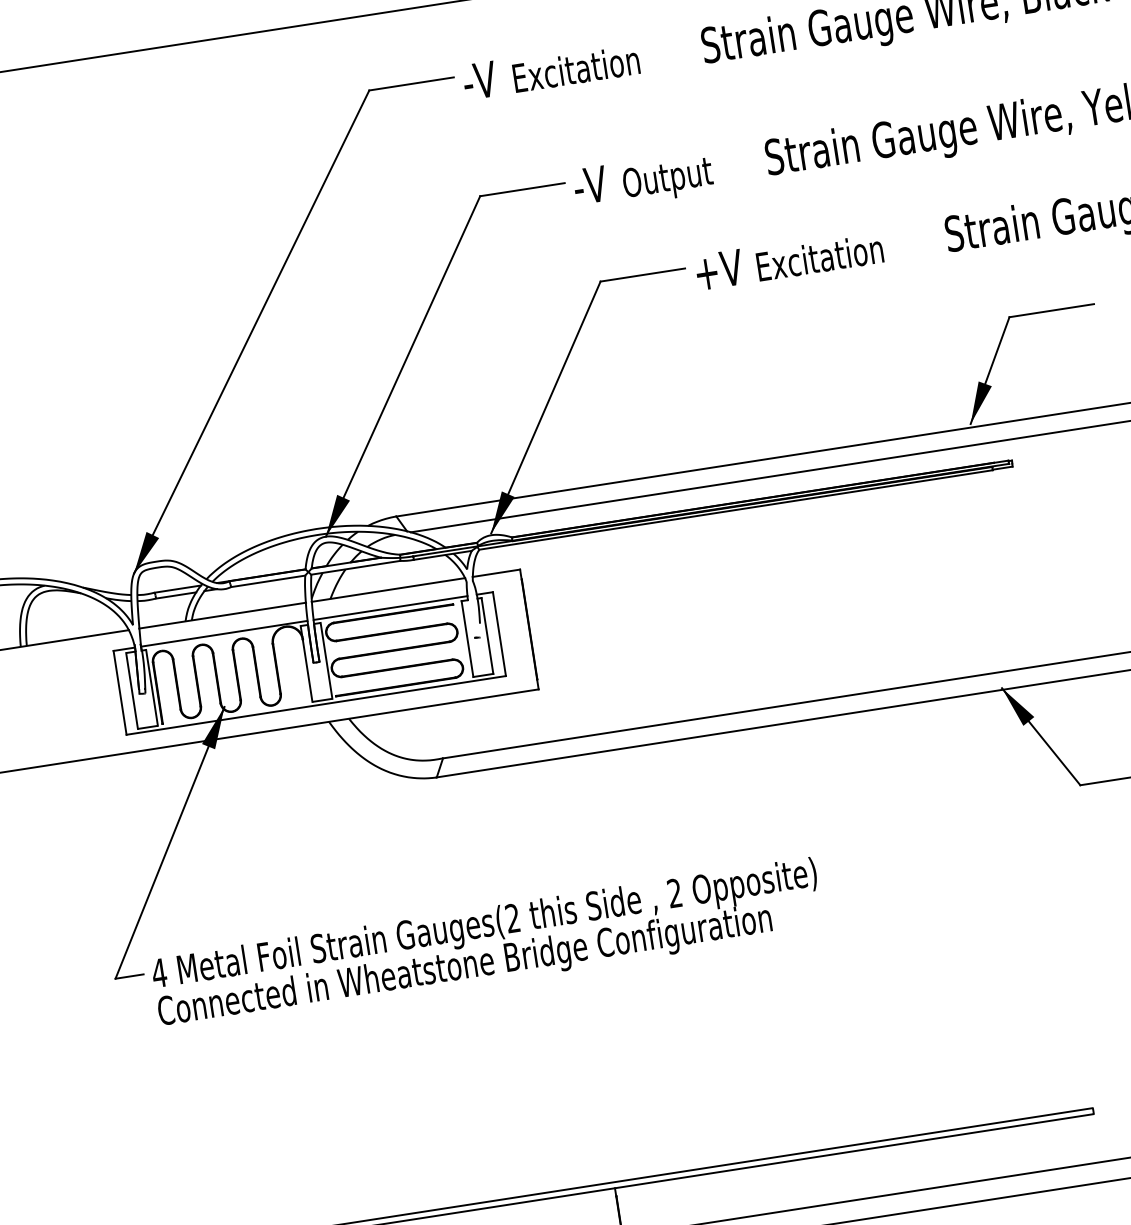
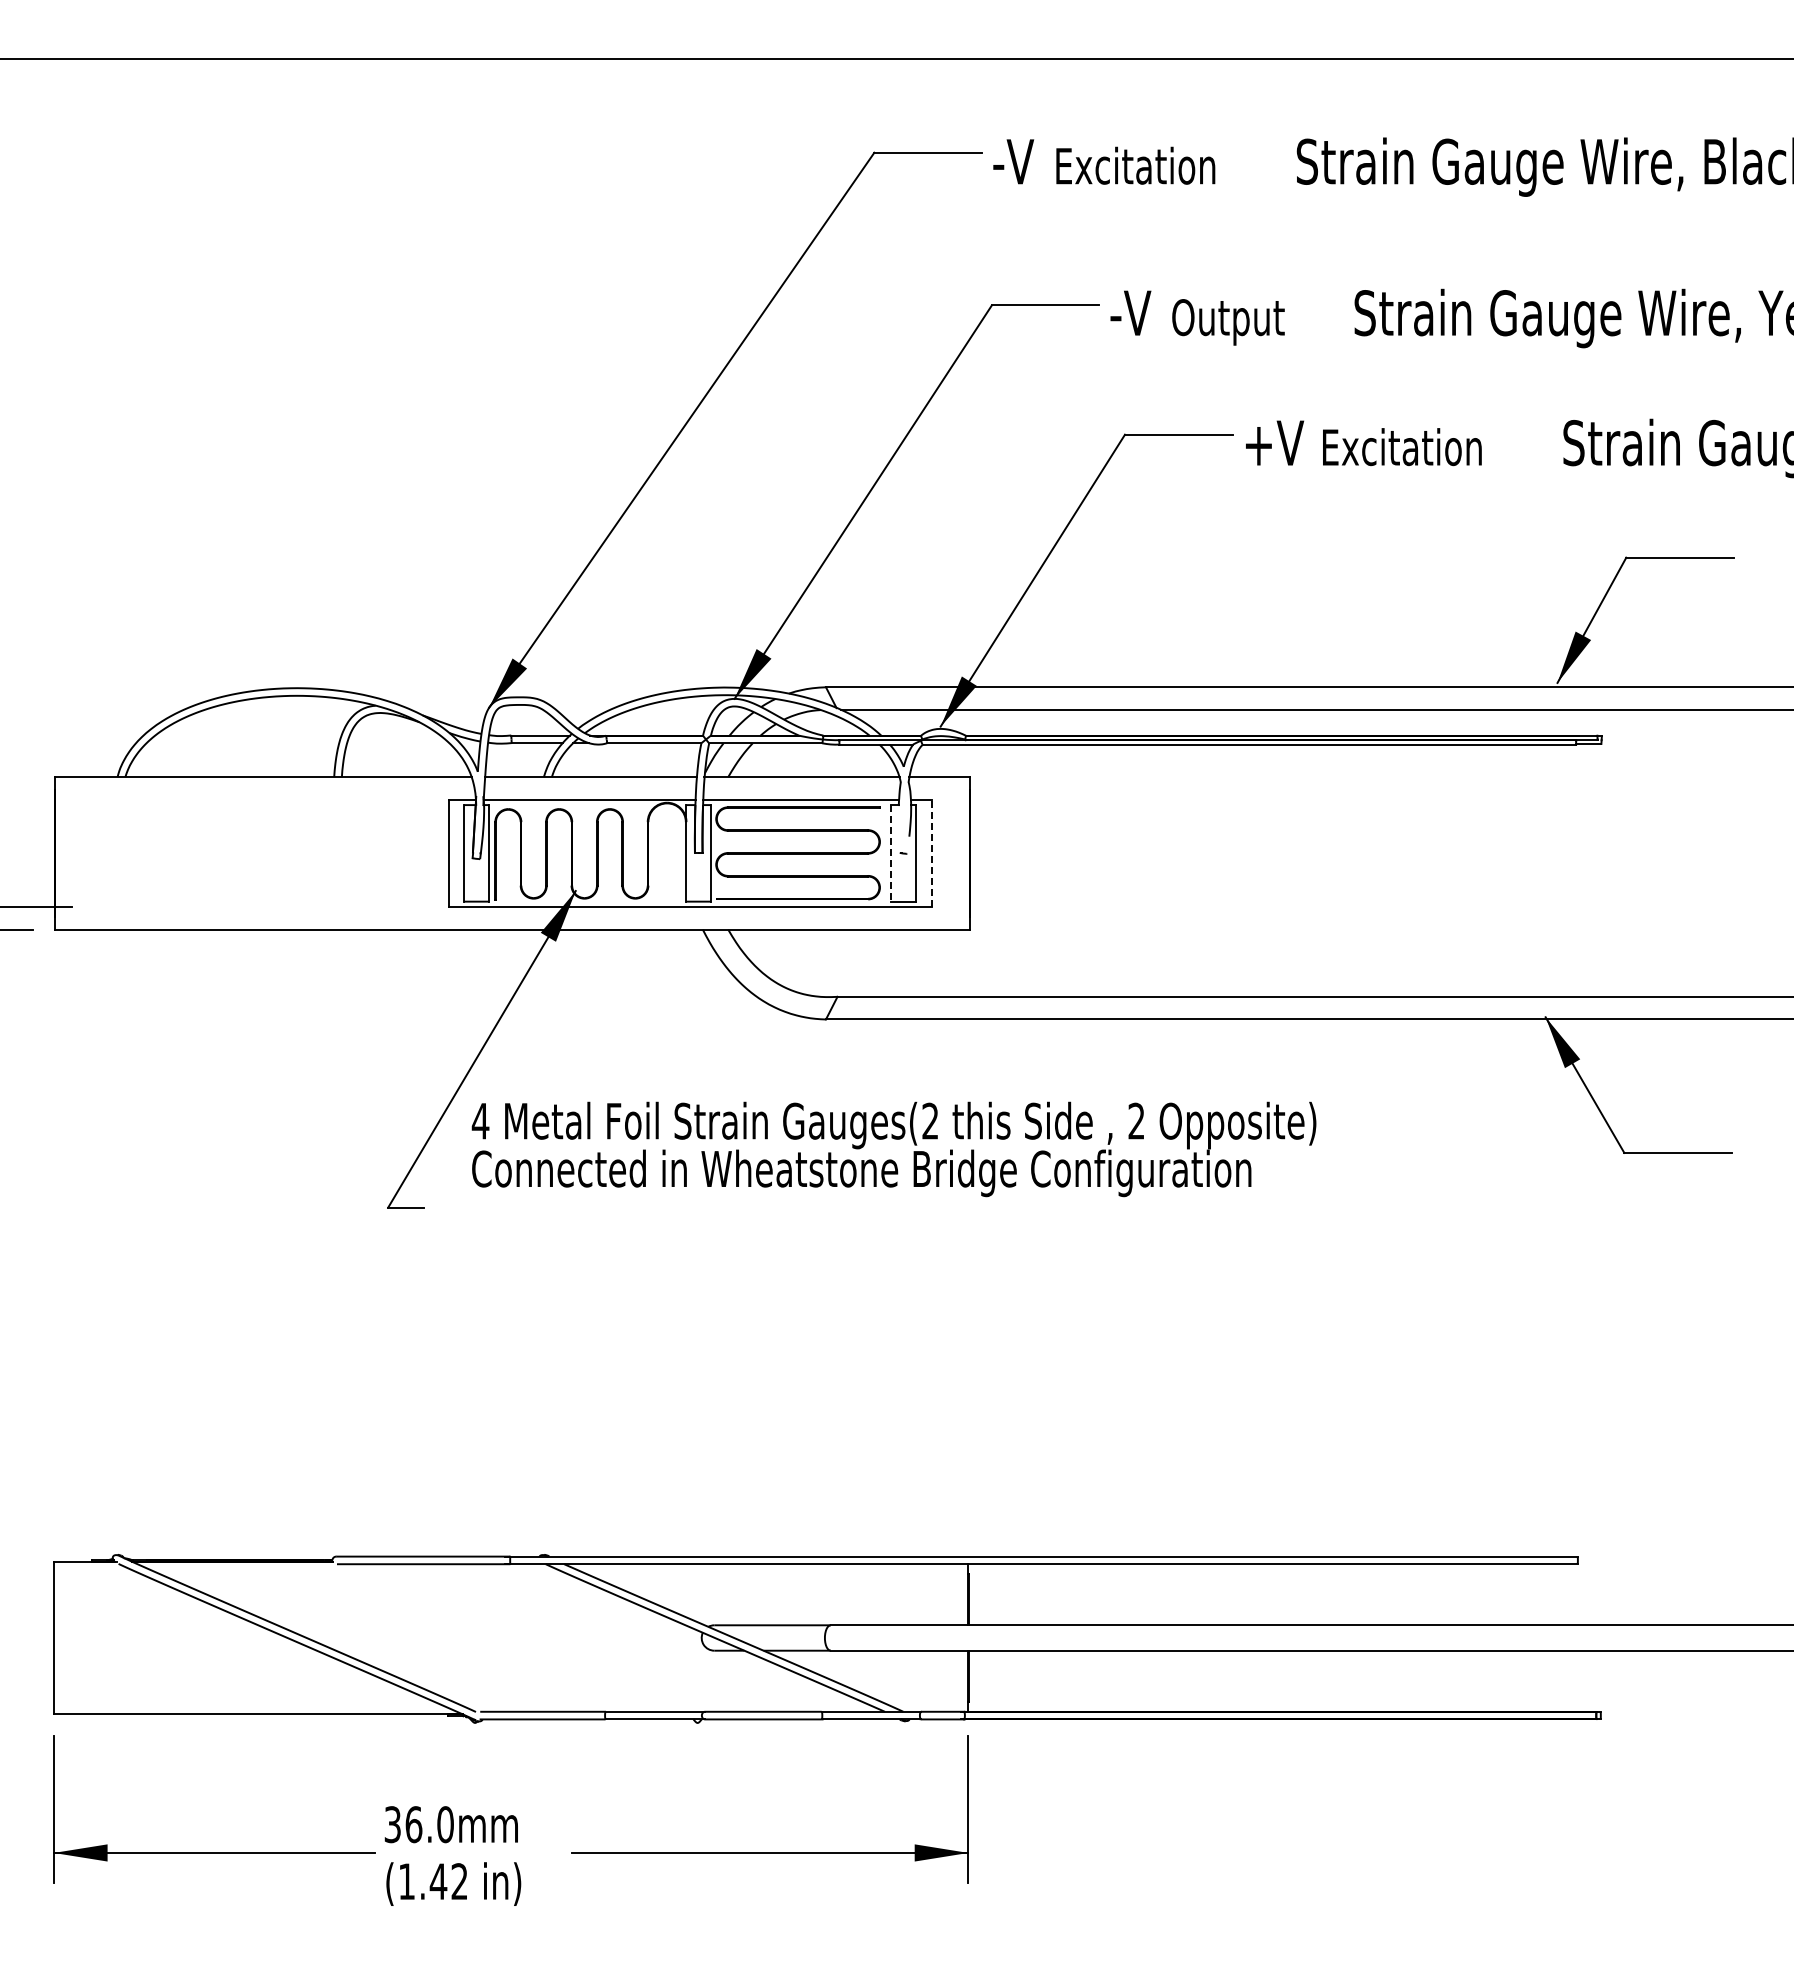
line: (499, 633) -> (931, 852), solid -> dashed
line: (467, 639) -> (890, 853), solid -> dashed
text: (487, 945) -> (893, 1149), moved

